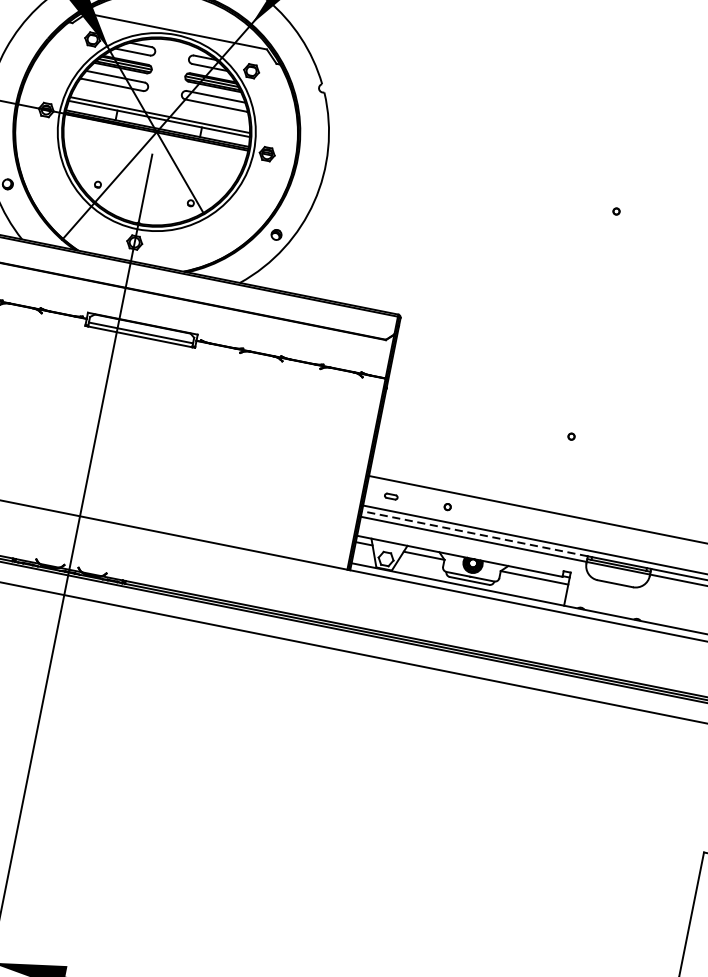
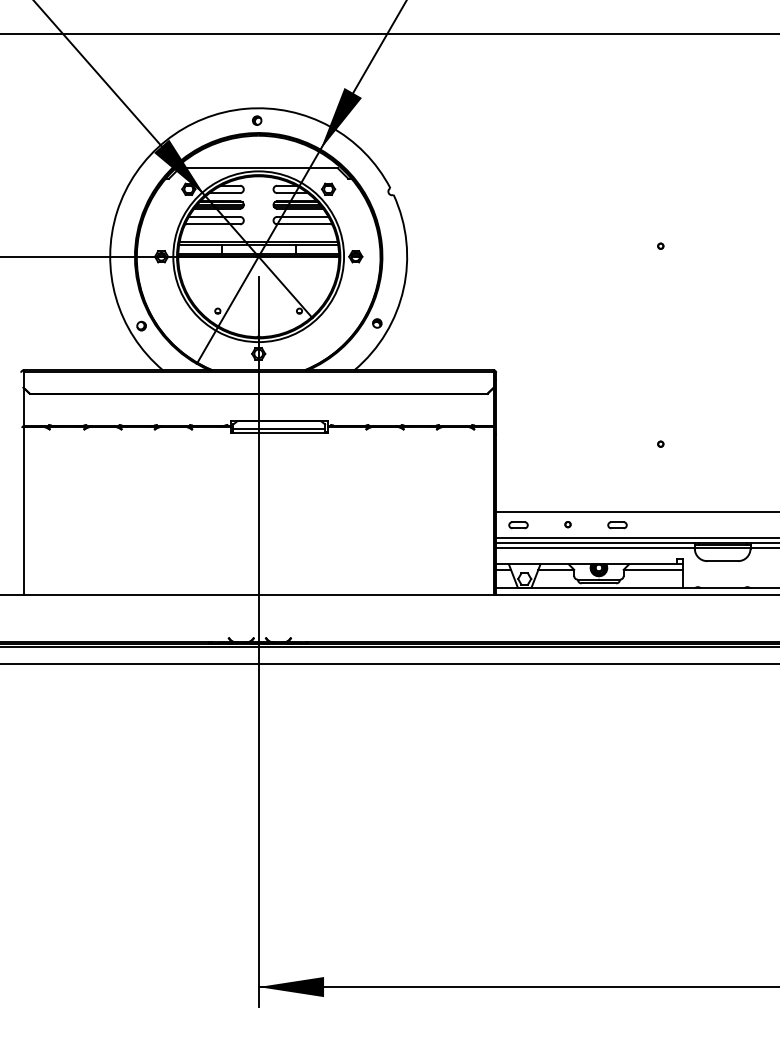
part: (391, 496) -> (518, 525), size x1.67
part: (503, 519) -> (617, 525), added
line: (474, 533) -> (595, 542), dashed -> solid

